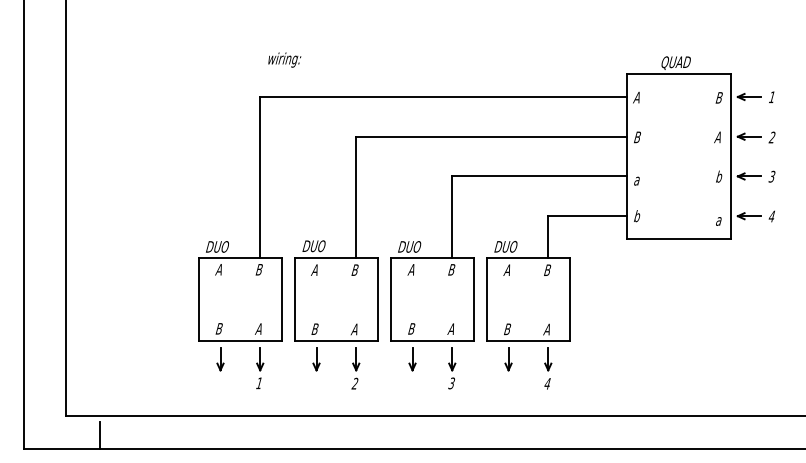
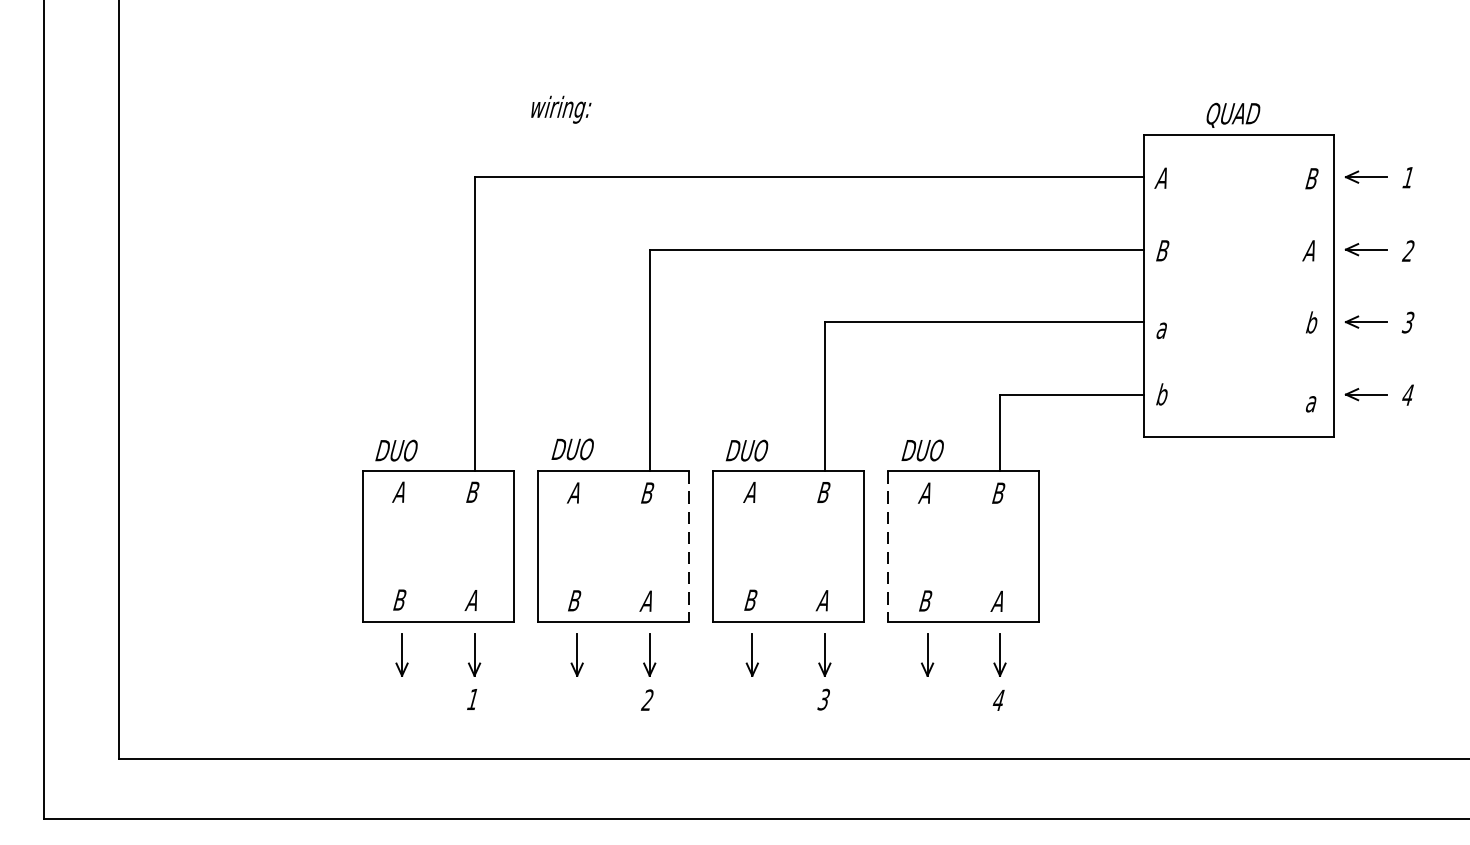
text: (284, 59) -> (560, 108), moved
line: (377, 300) -> (688, 548), solid -> dashed
line: (487, 300) -> (889, 548), solid -> dashed
line: (100, 435) -> (183, 794), removed

